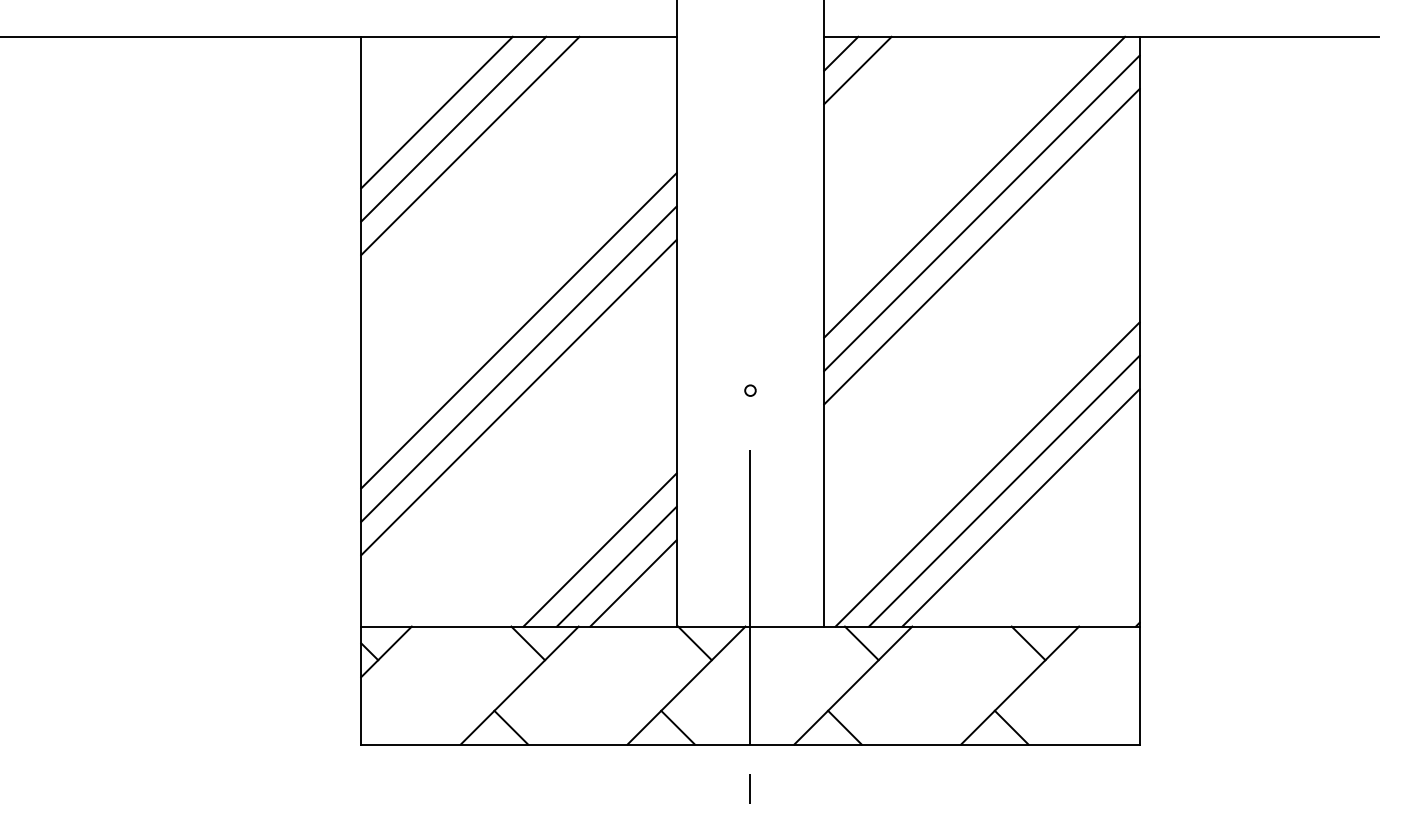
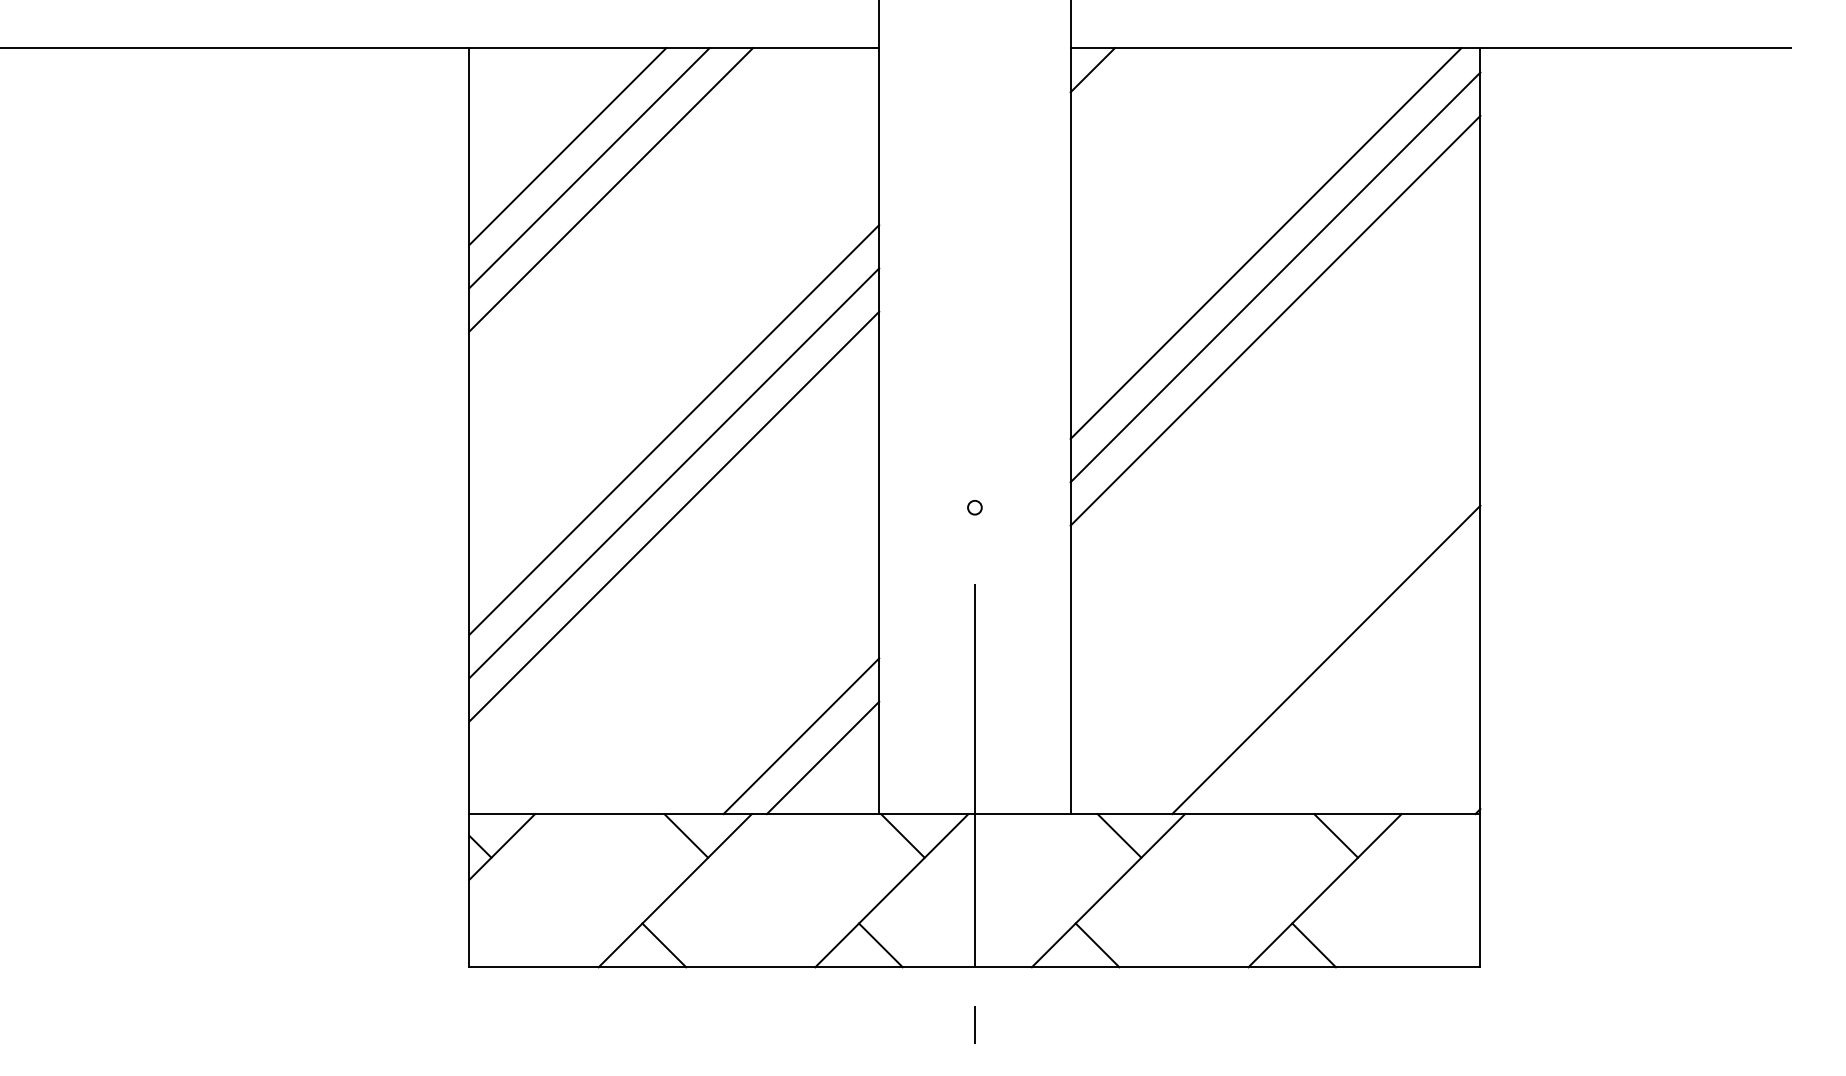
line: (857, 70) -> (1114, 91), removed
line: (987, 474) -> (1282, 616), removed
line: (1004, 491) -> (1304, 638), removed
line: (600, 549) -> (779, 714), removed

